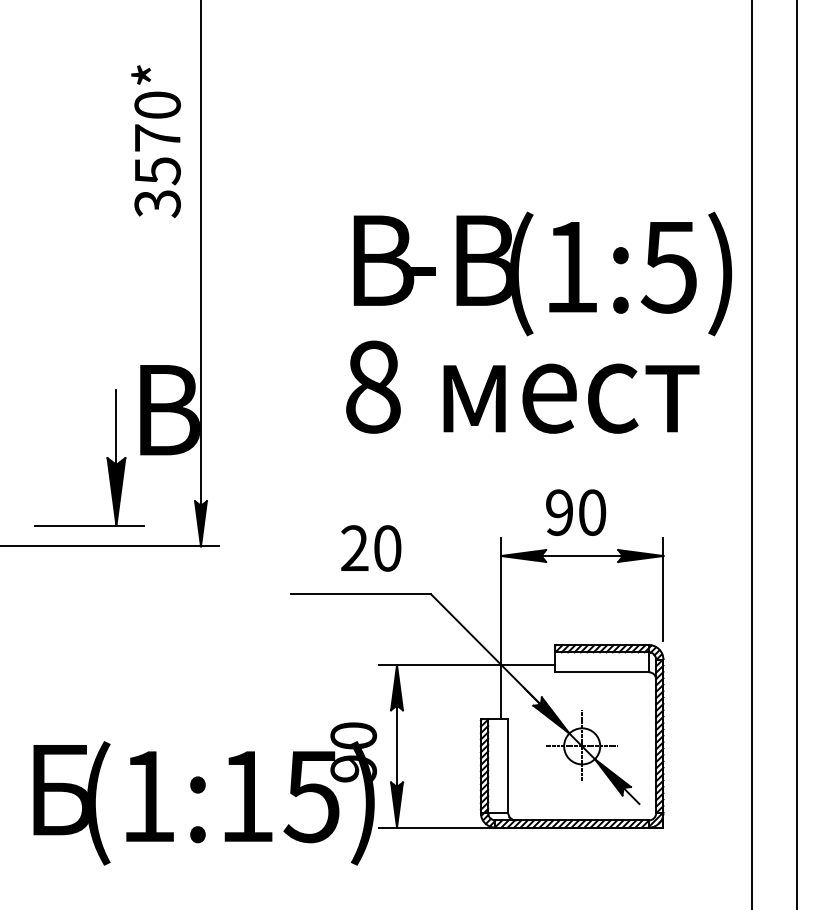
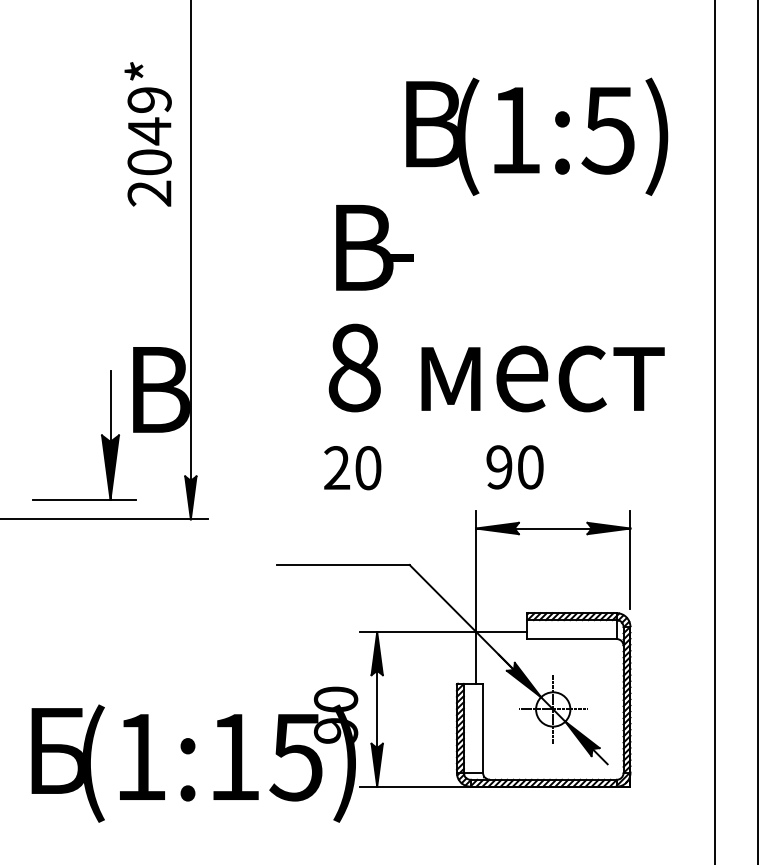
text: (157, 154) -> (149, 146), 3570* -> 2049*
text: (593, 273) -> (536, 136), moved
text: (576, 512) -> (515, 467), moved
text: (371, 548) -> (352, 468), moved

